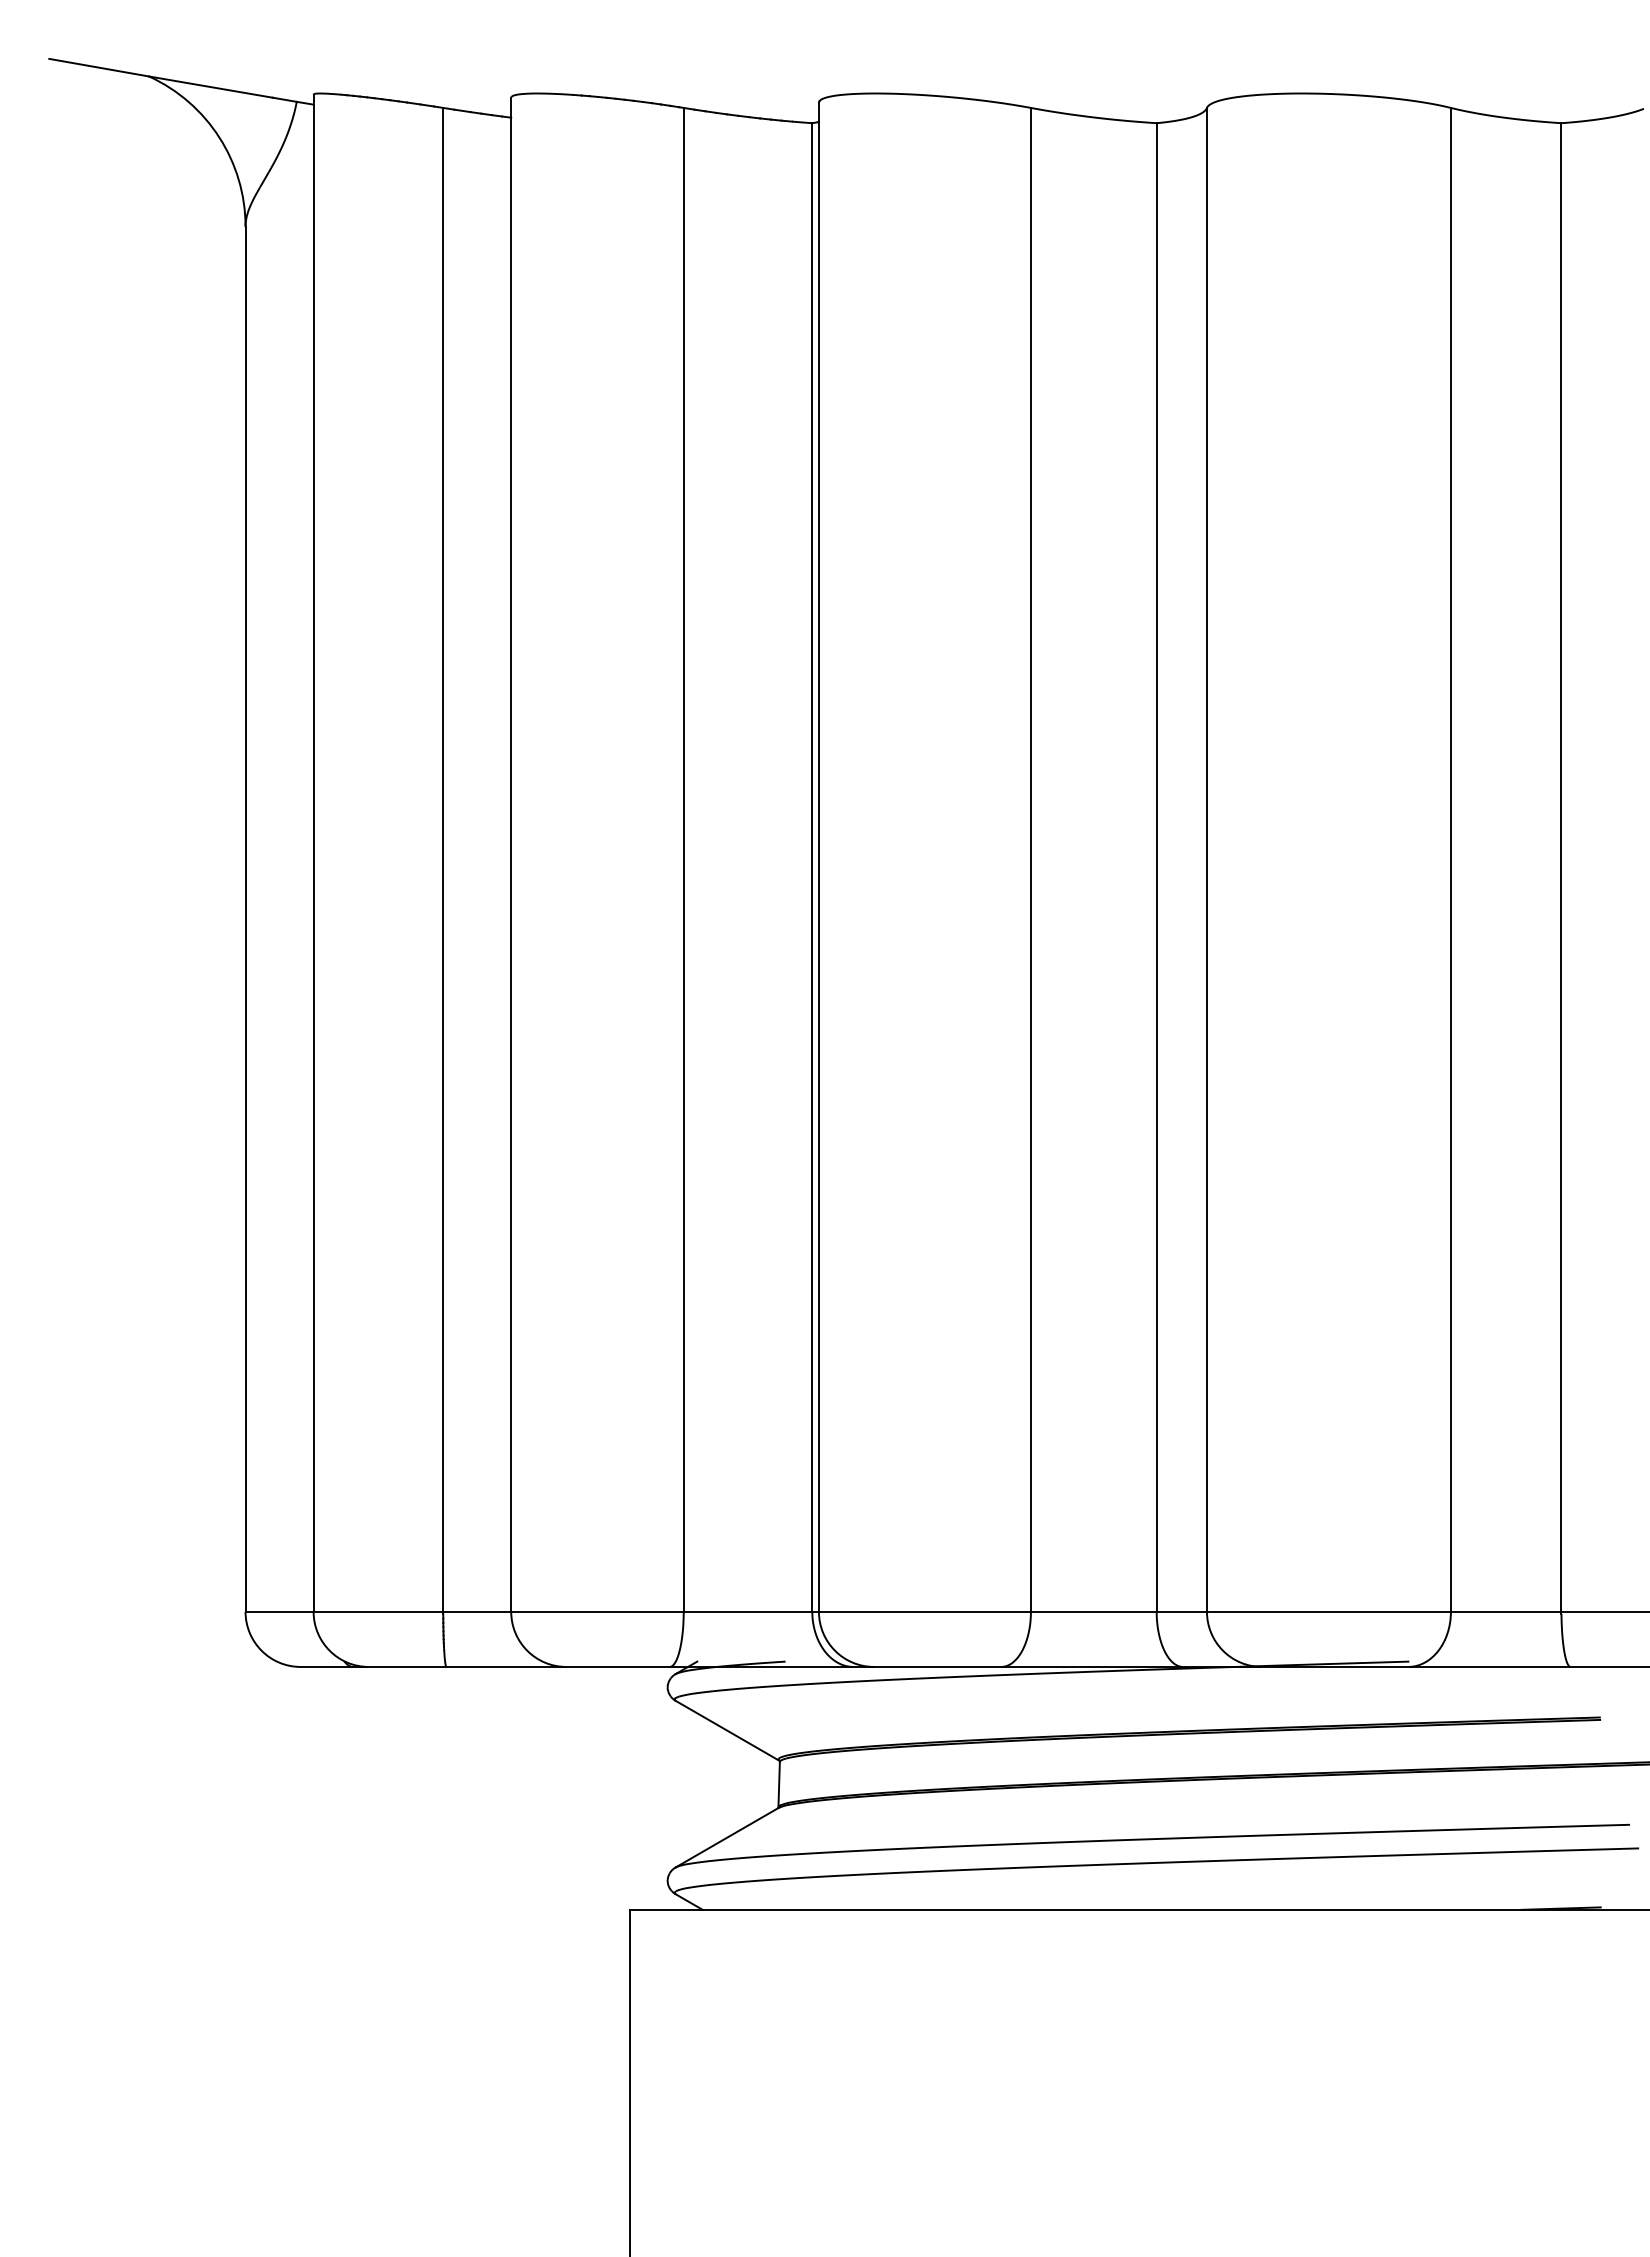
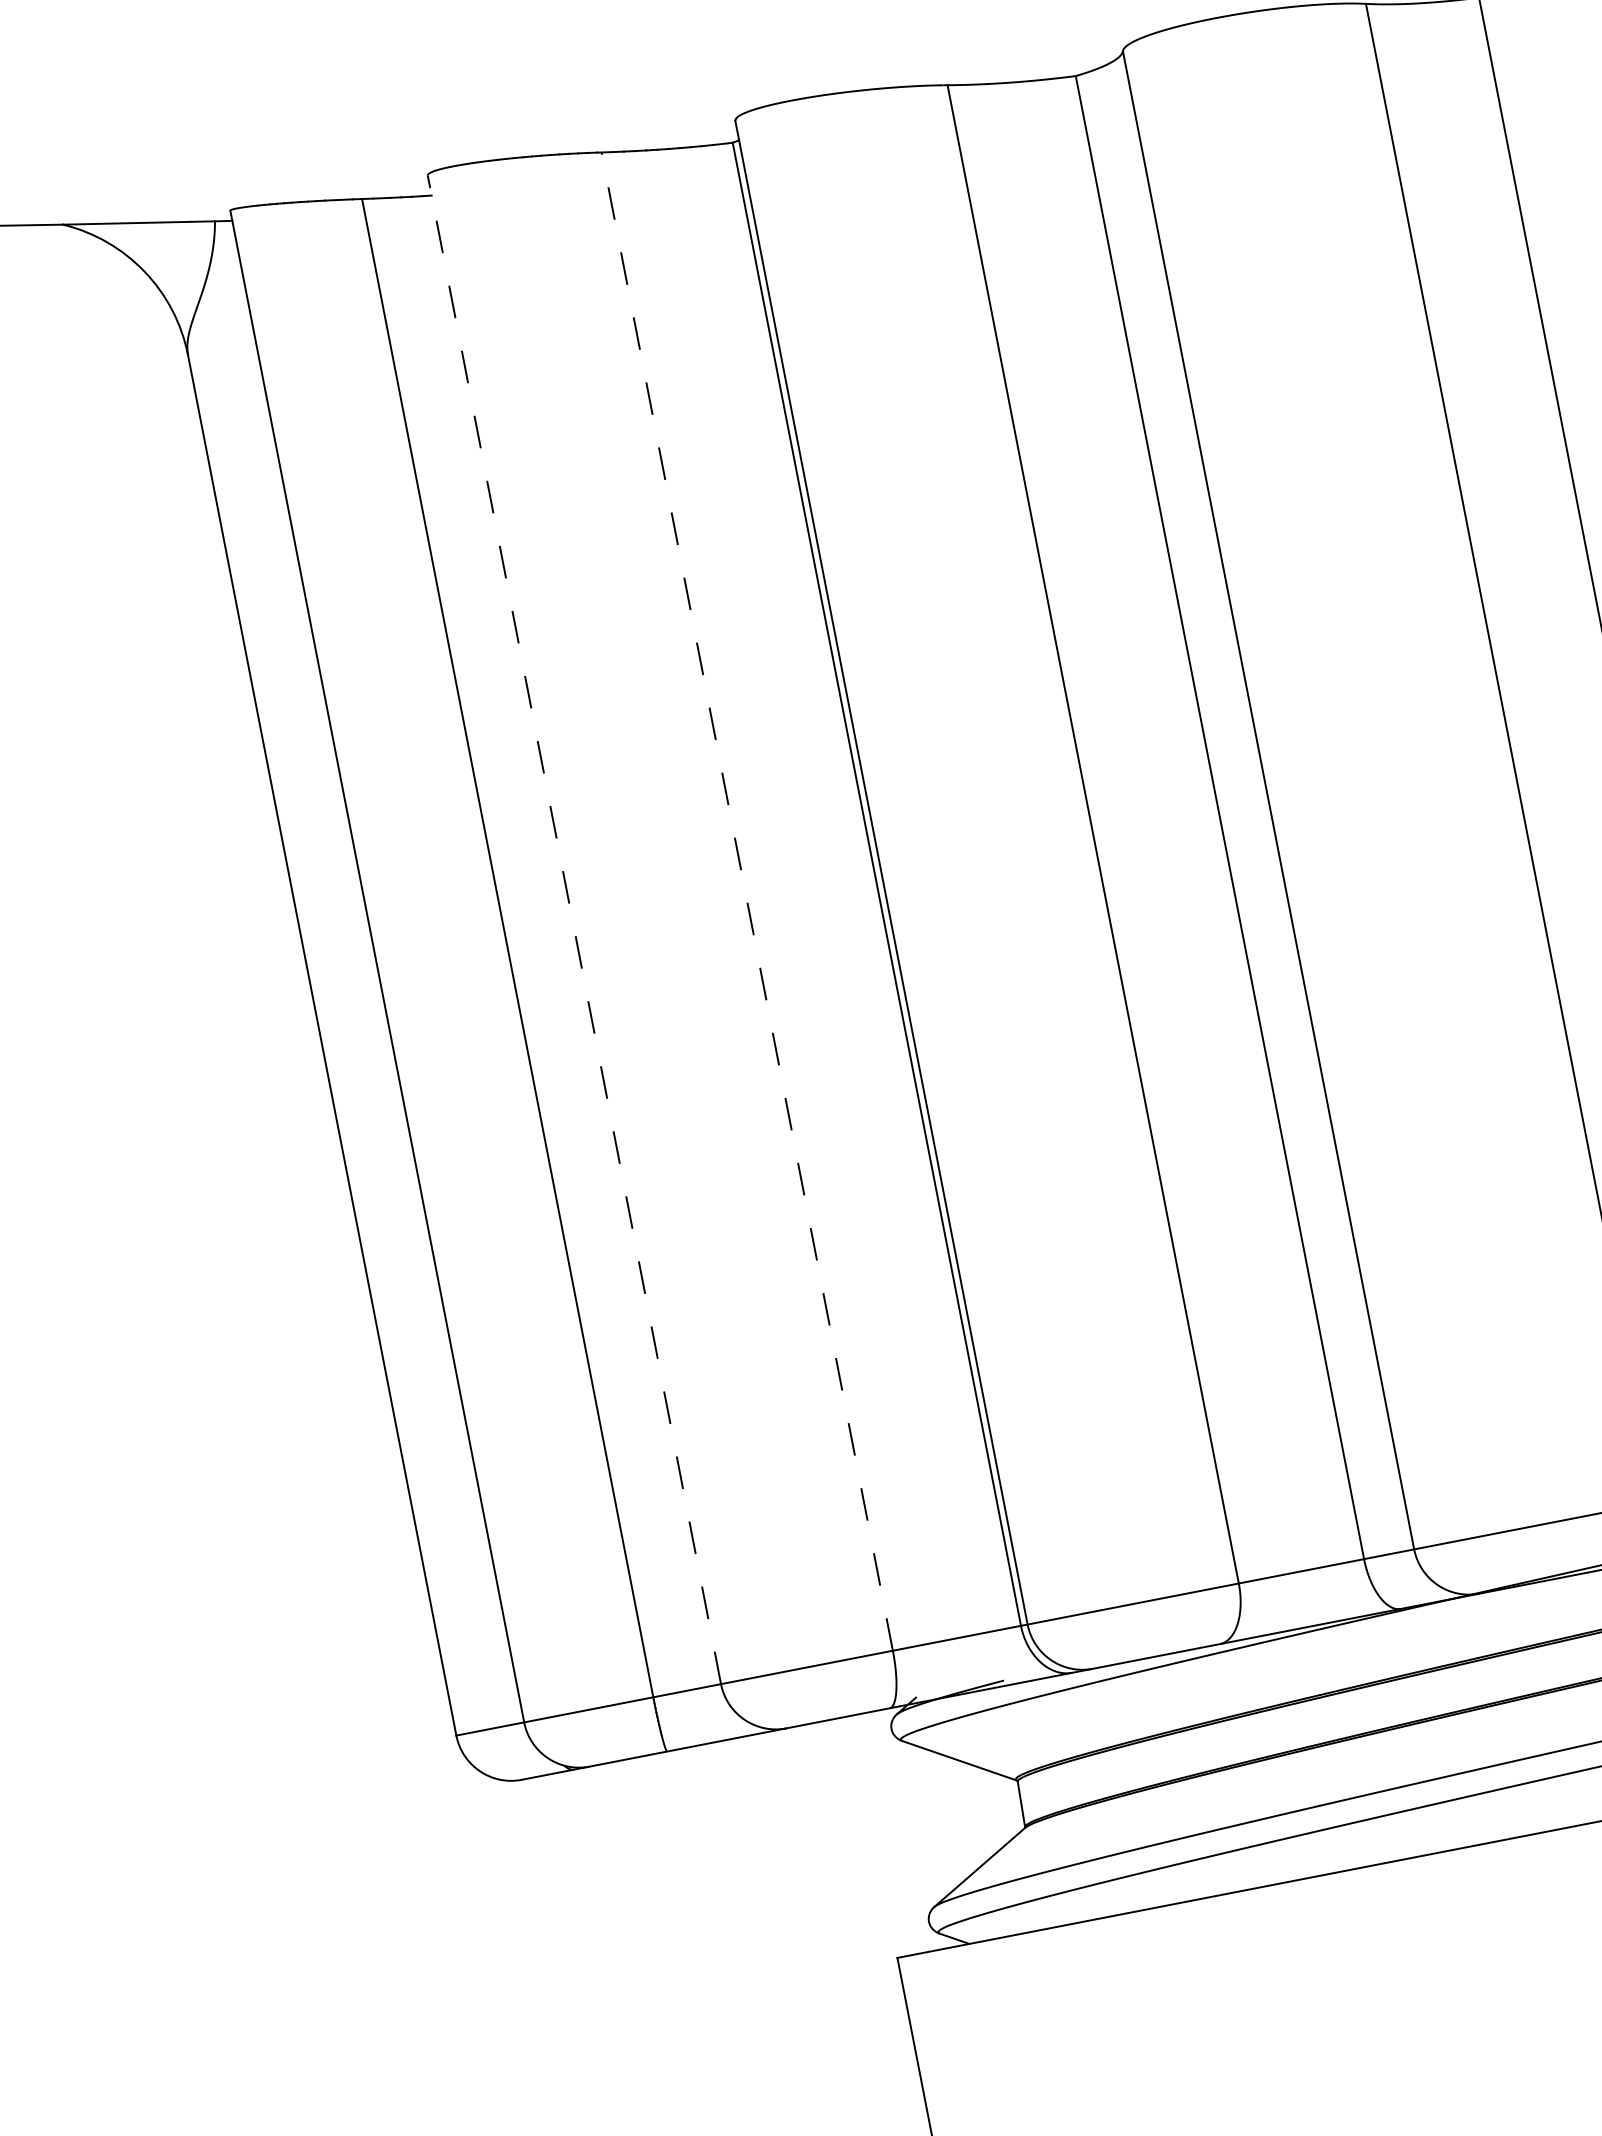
line: (511, 854) -> (574, 929), solid -> dashed
line: (683, 859) -> (746, 901), solid -> dashed

